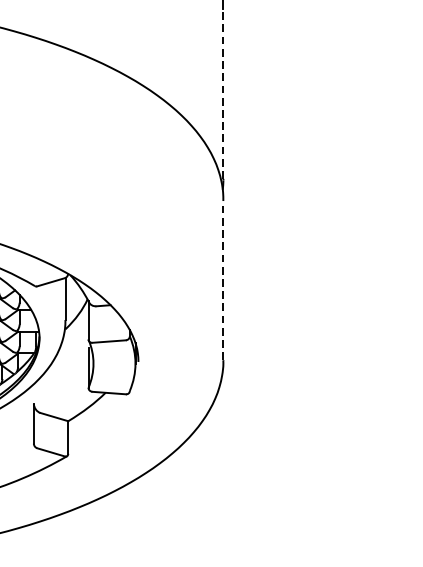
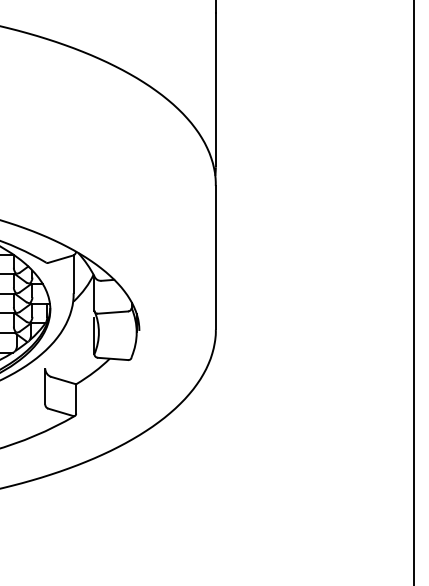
line: (222, 93) -> (215, 89), dashed -> solid
line: (222, 280) -> (215, 257), dashed -> solid

